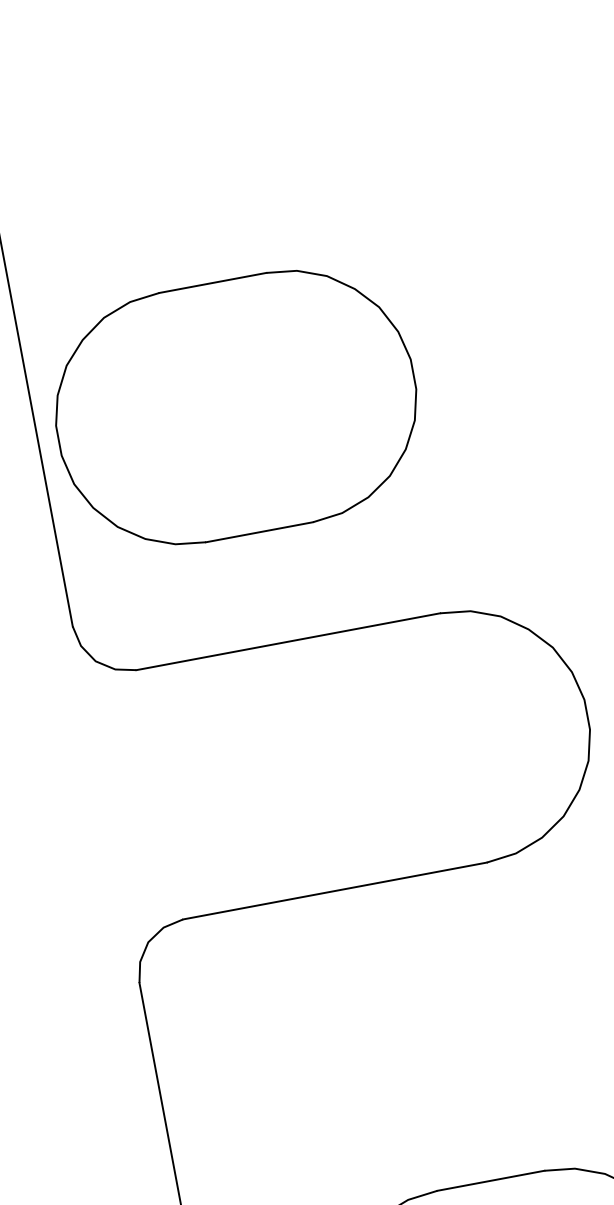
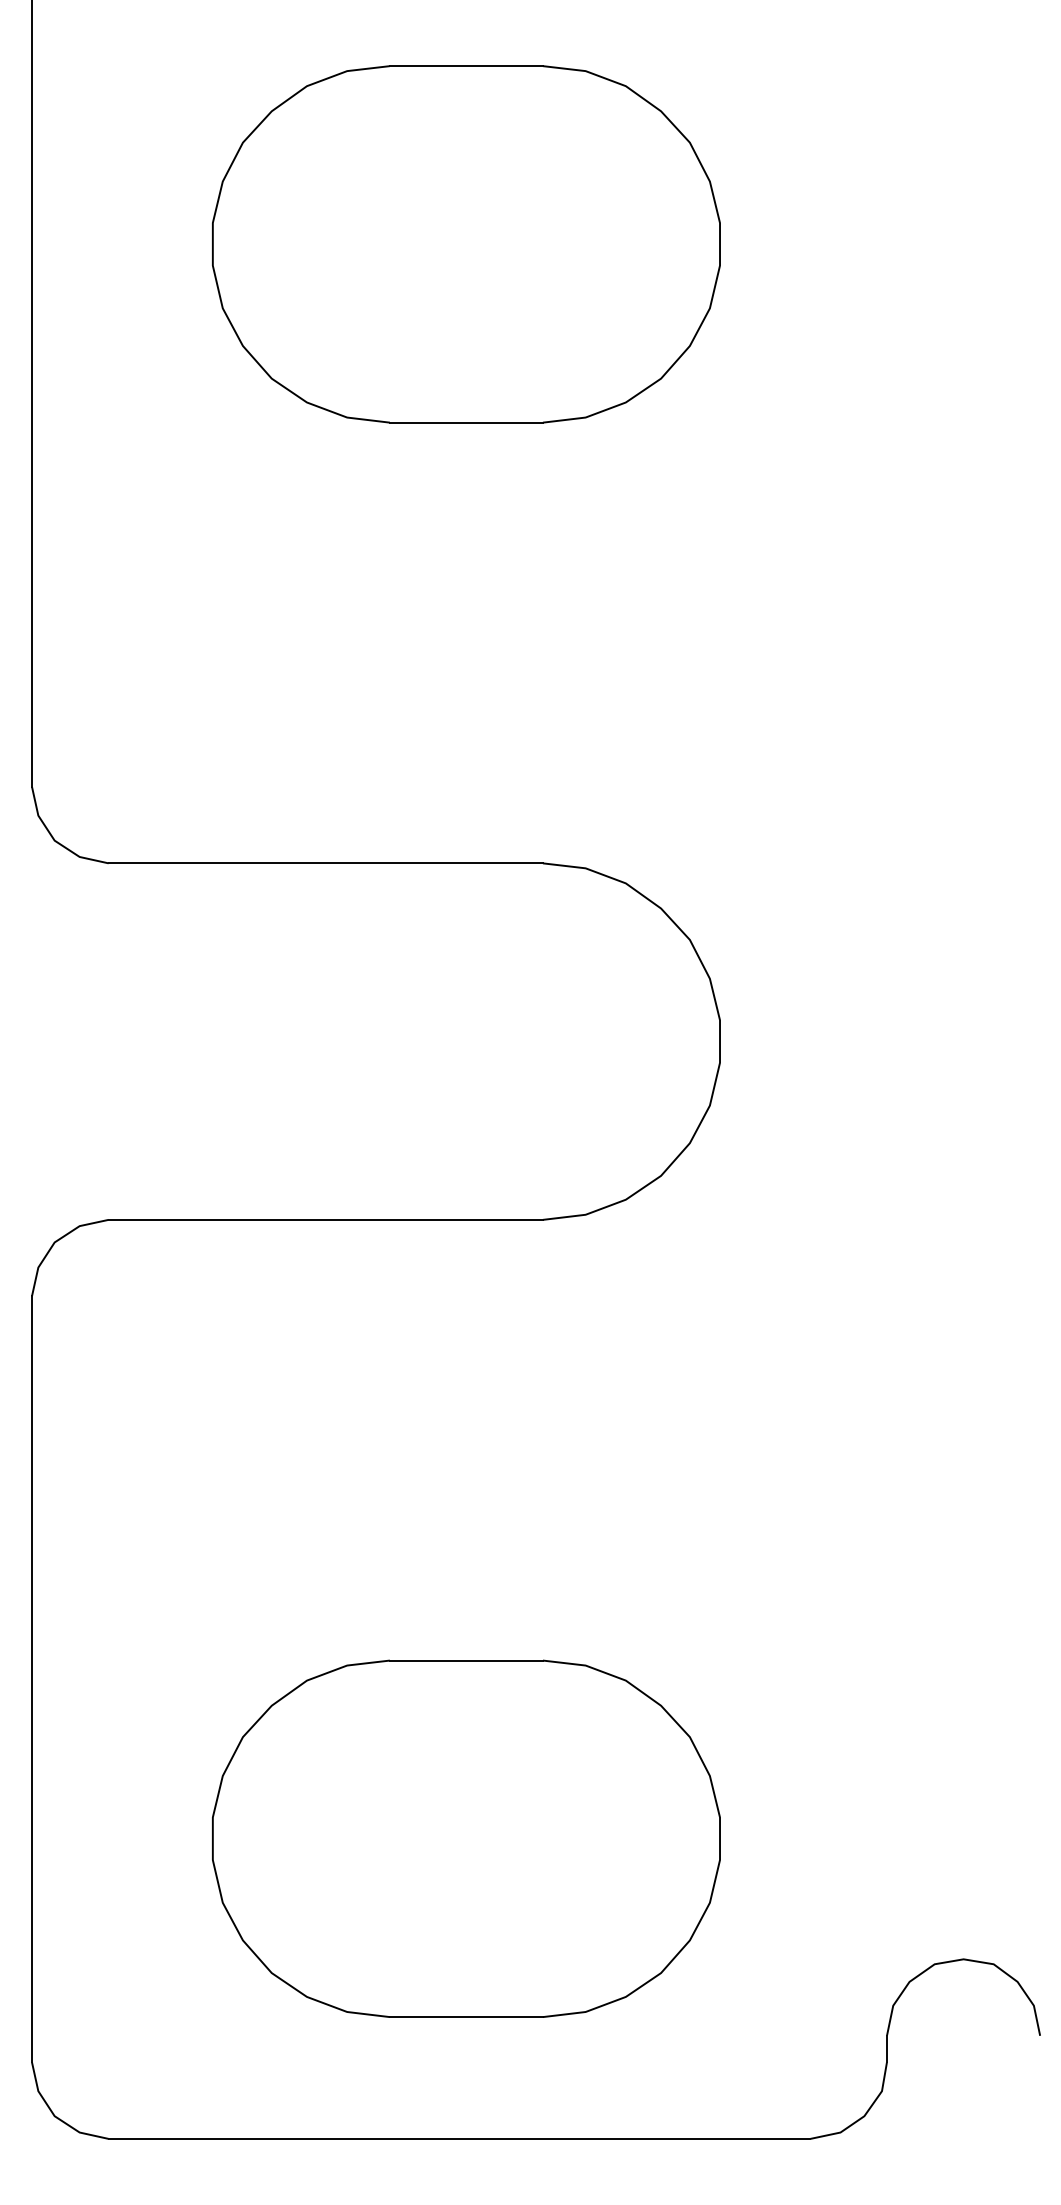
part: (236, 407) -> (466, 244), moved

